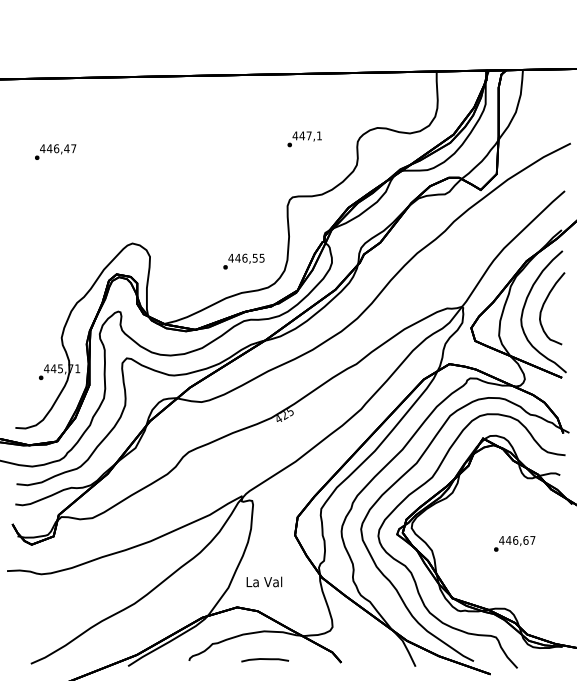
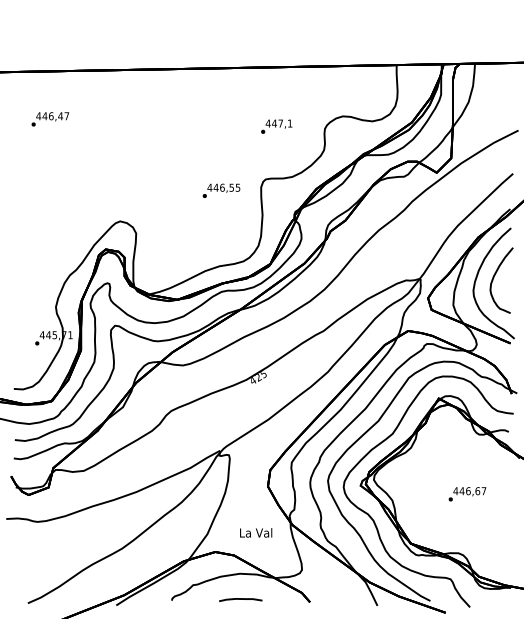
text: (55, 152) -> (50, 119), moved
text: (243, 261) -> (221, 190), moved
text: (264, 581) -> (256, 532), moved

